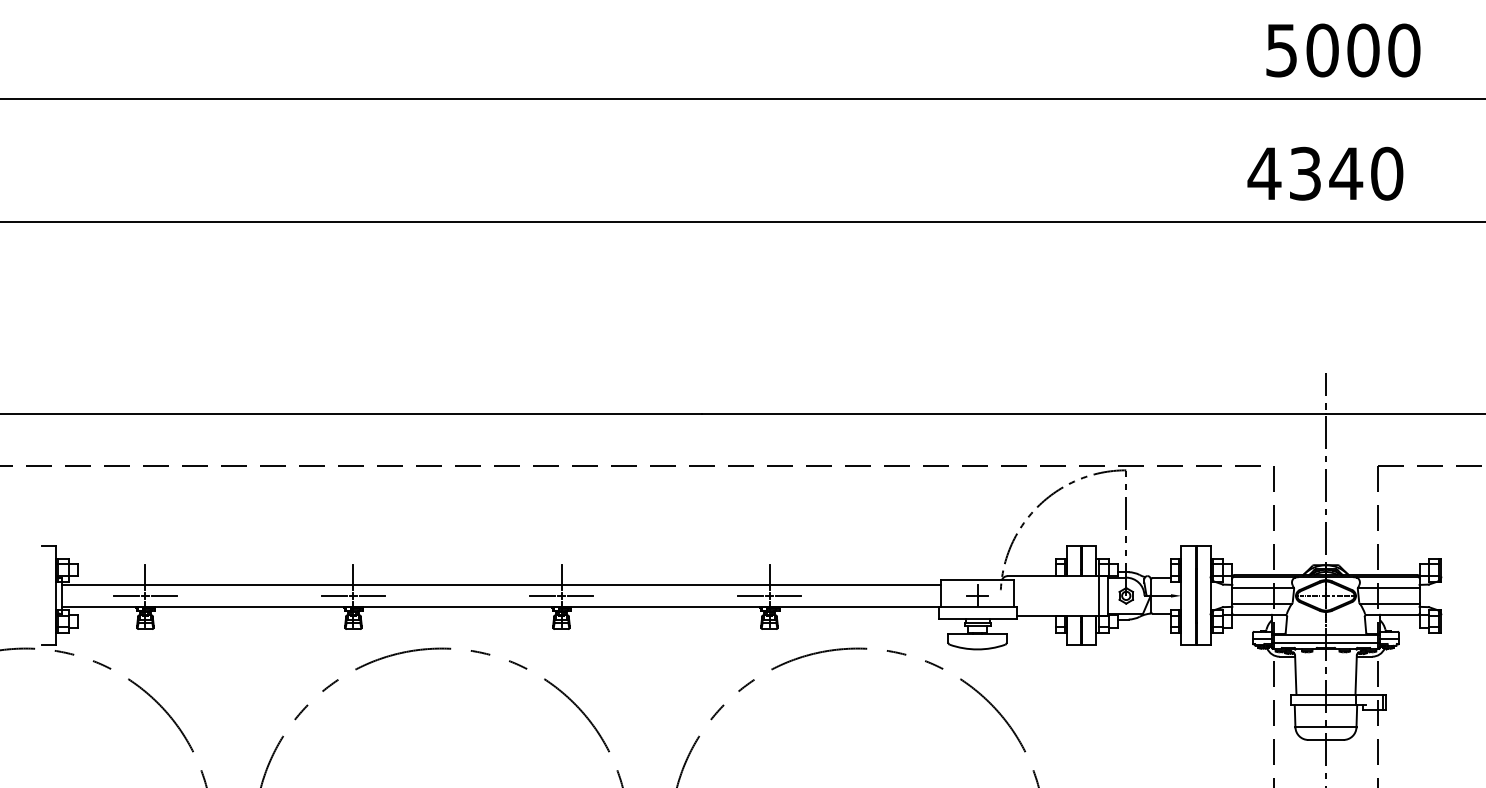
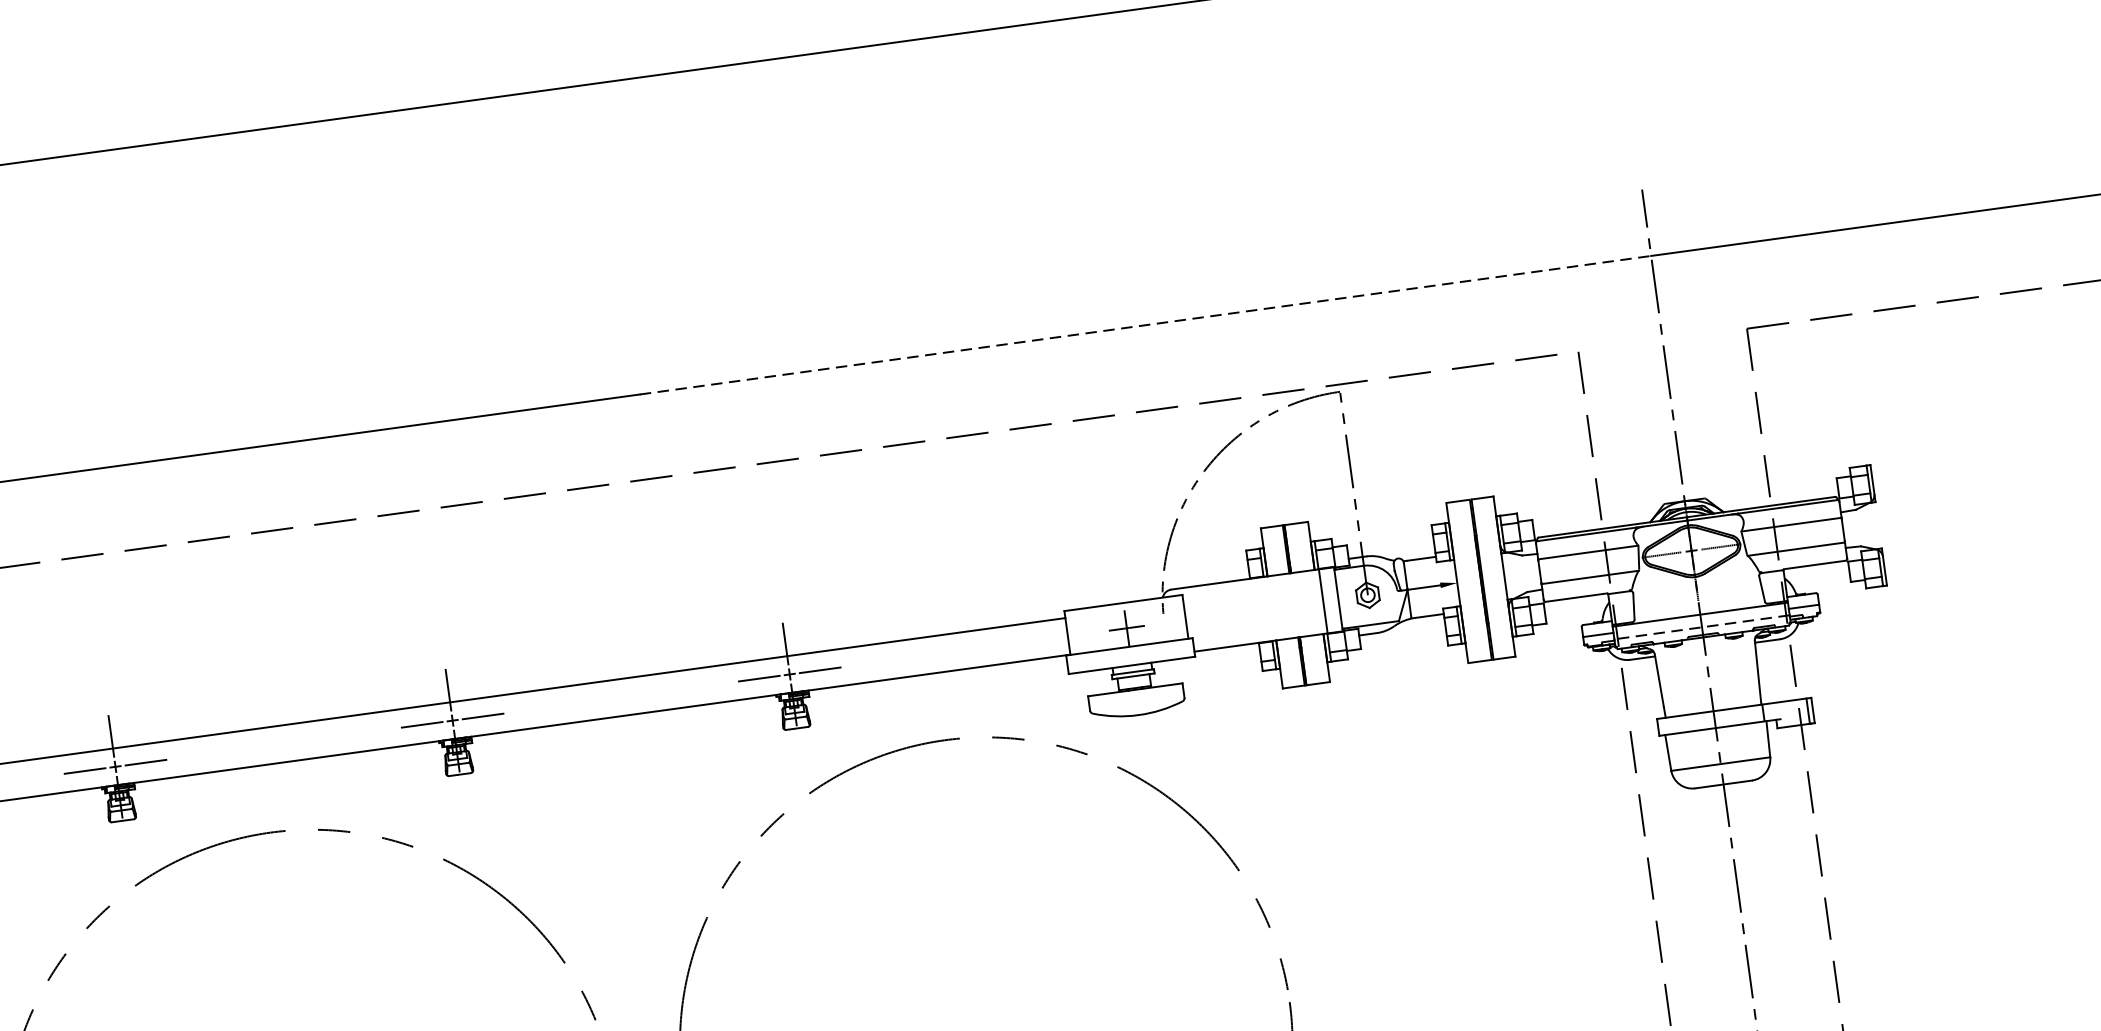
line: (1014, 413) -> (1146, 324), solid -> dashed
line: (1325, 642) -> (1701, 626), solid -> dashed

